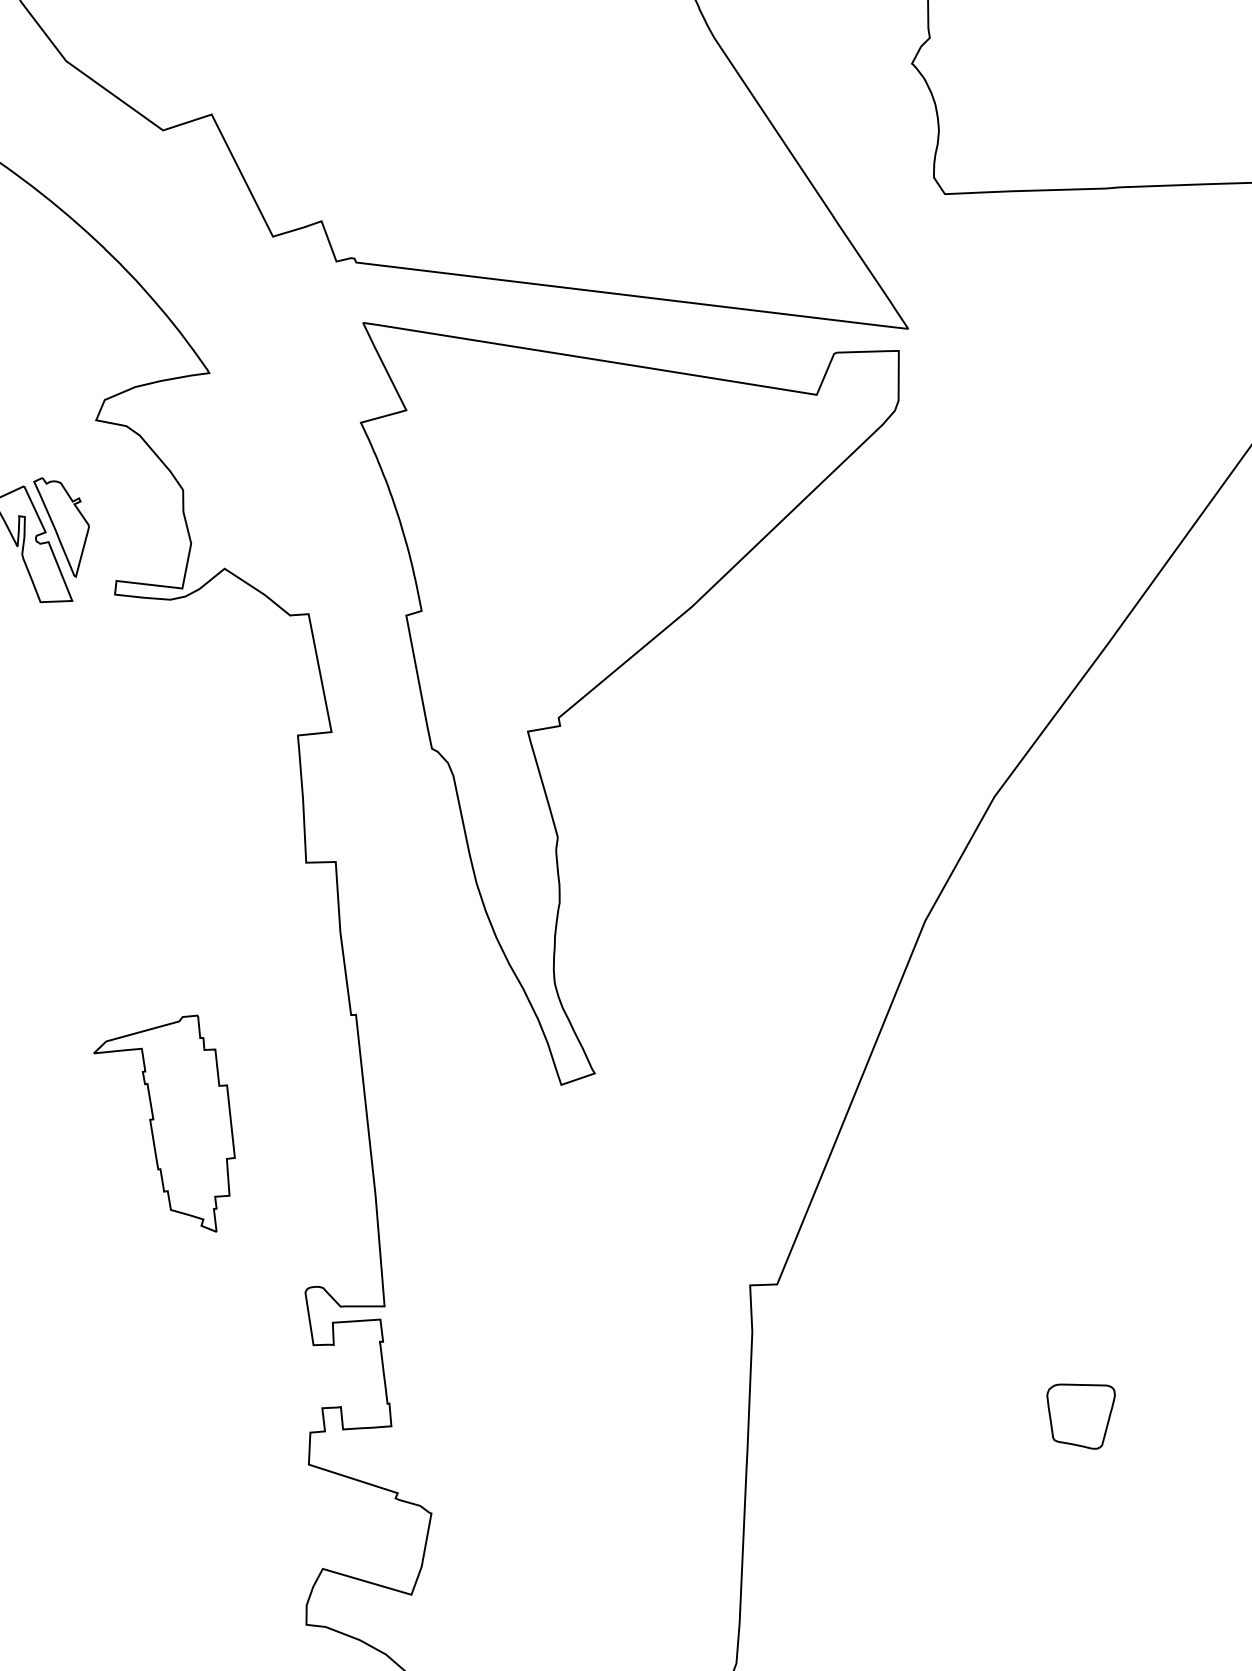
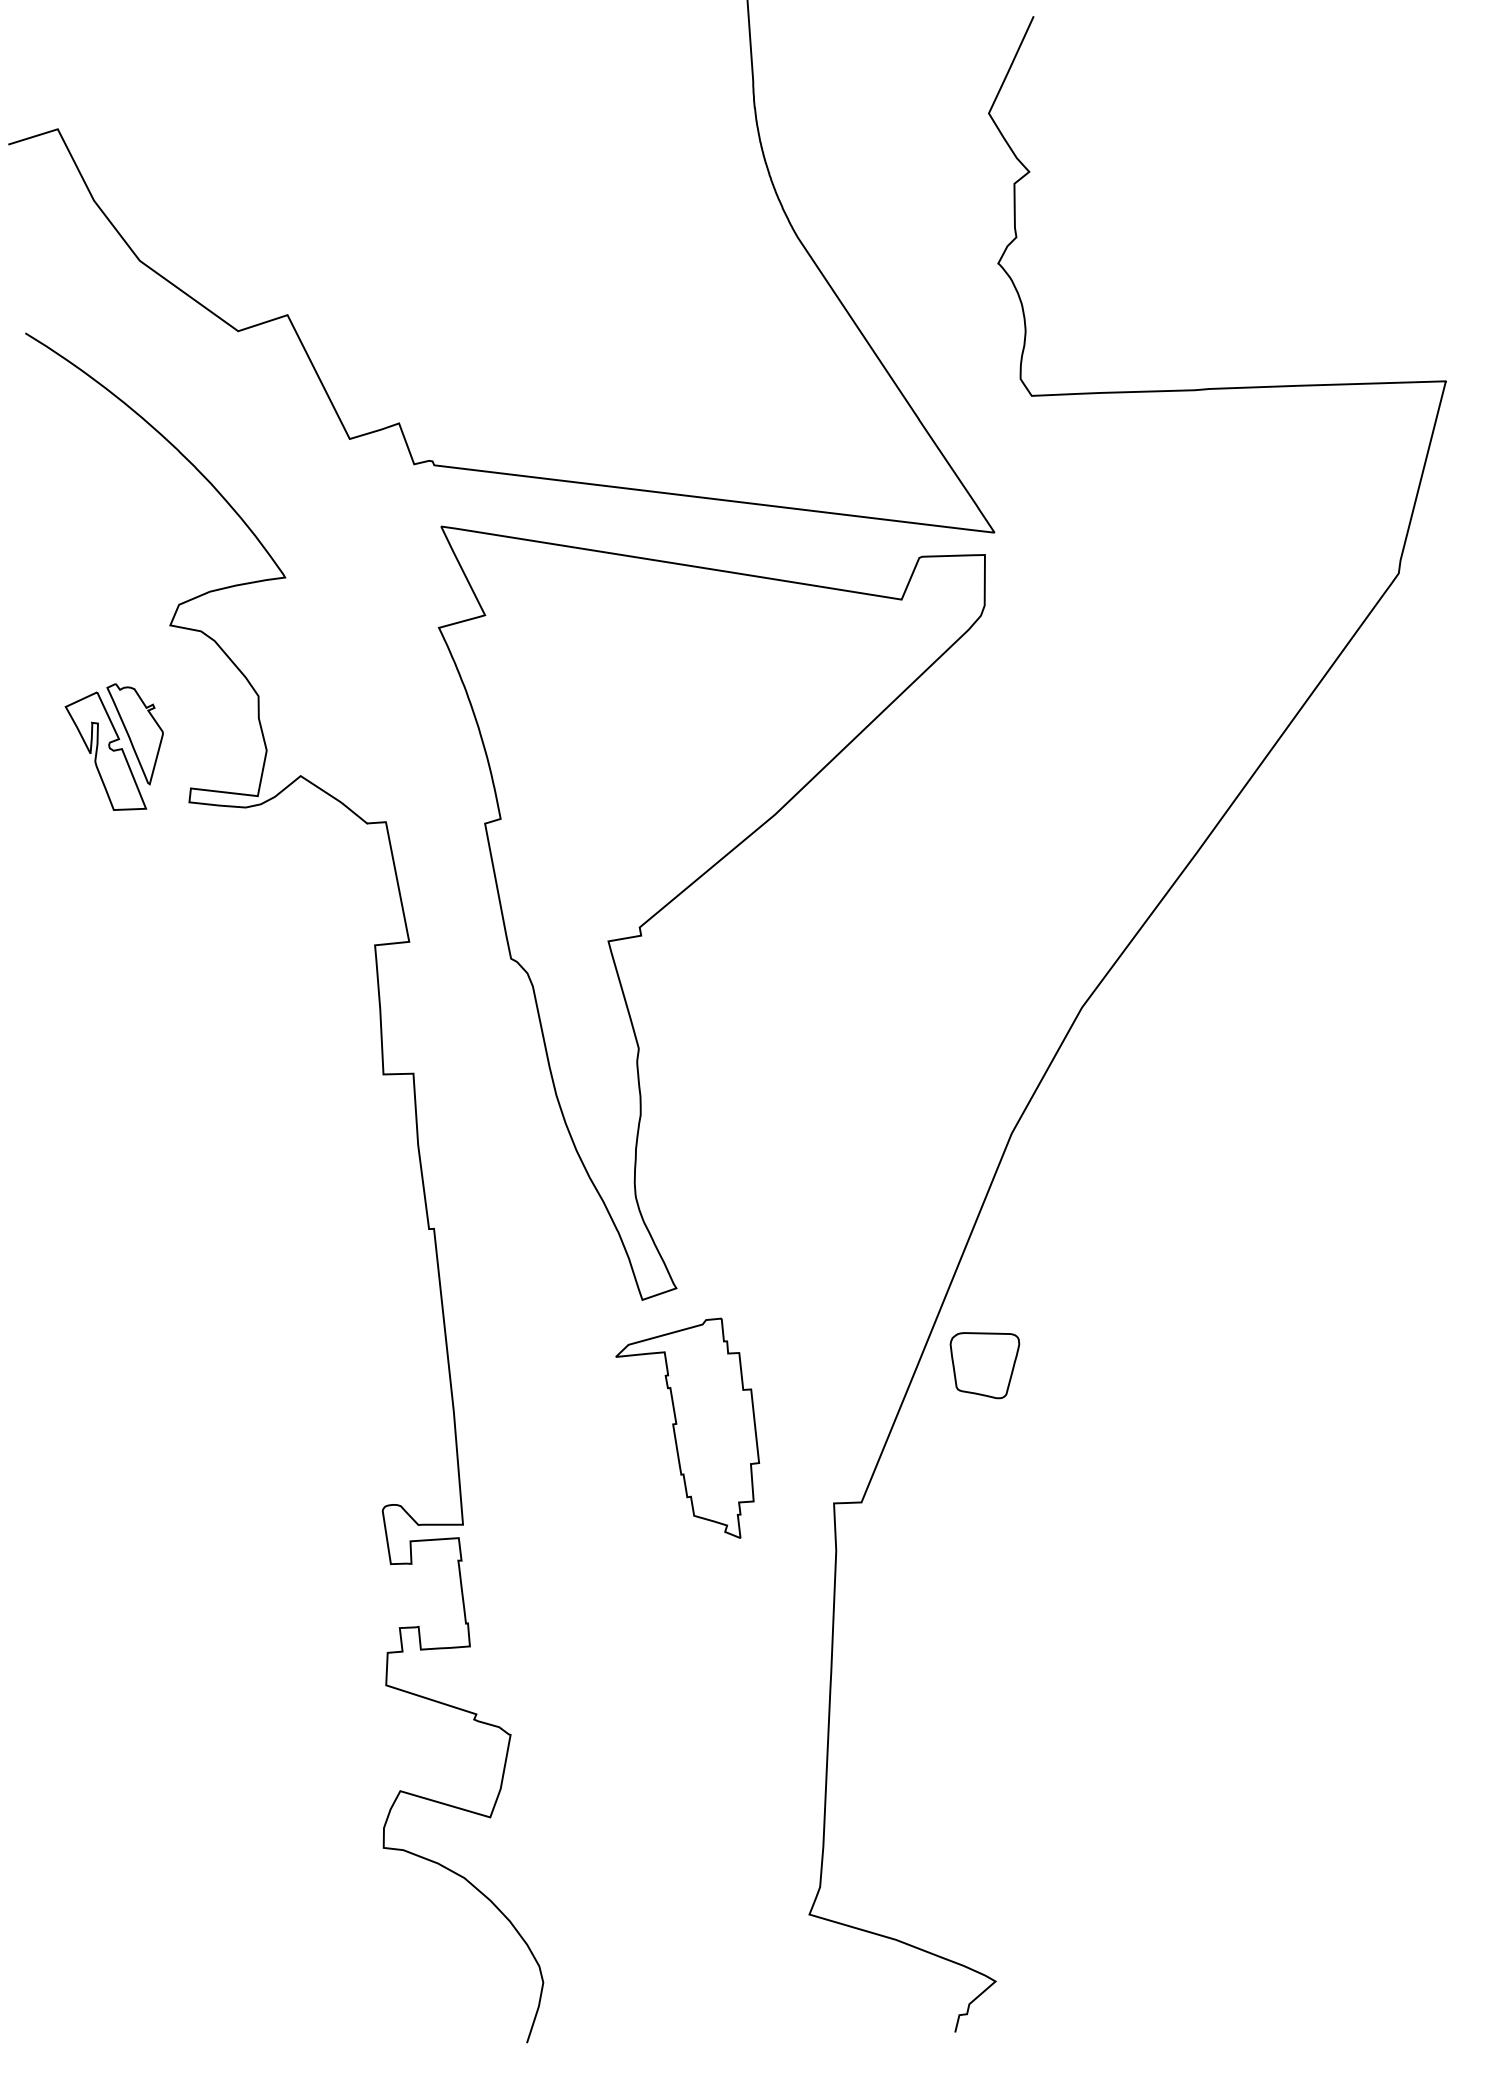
part: (164, 1122) -> (687, 1427), moved
part: (1080, 1416) -> (984, 1365), moved

